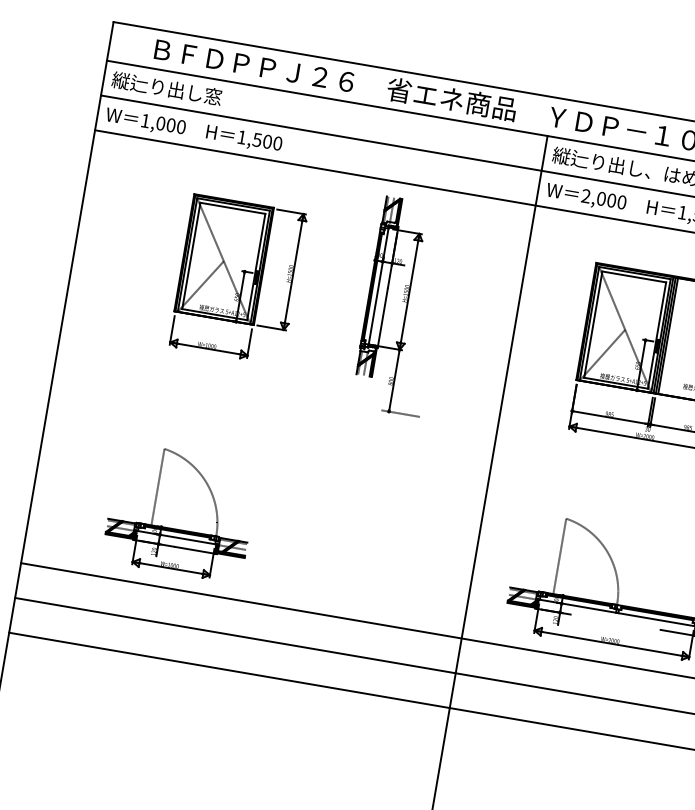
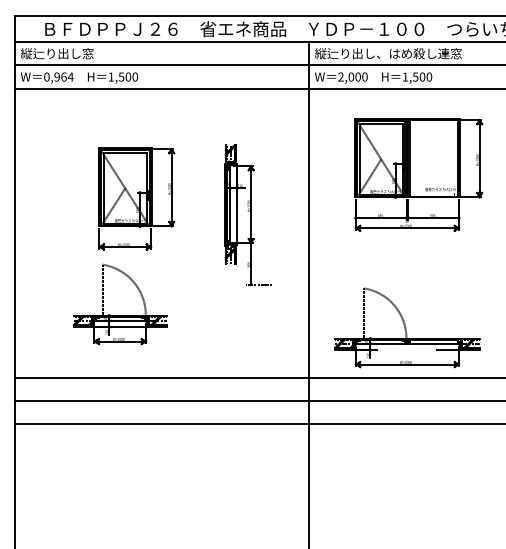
text: (163, 123) -> (58, 76), 1,000 -> 0,964
part: (238, 279) -> (136, 198), moved
part: (401, 305) -> (247, 214), moved
part: (176, 529) -> (119, 315), moved

